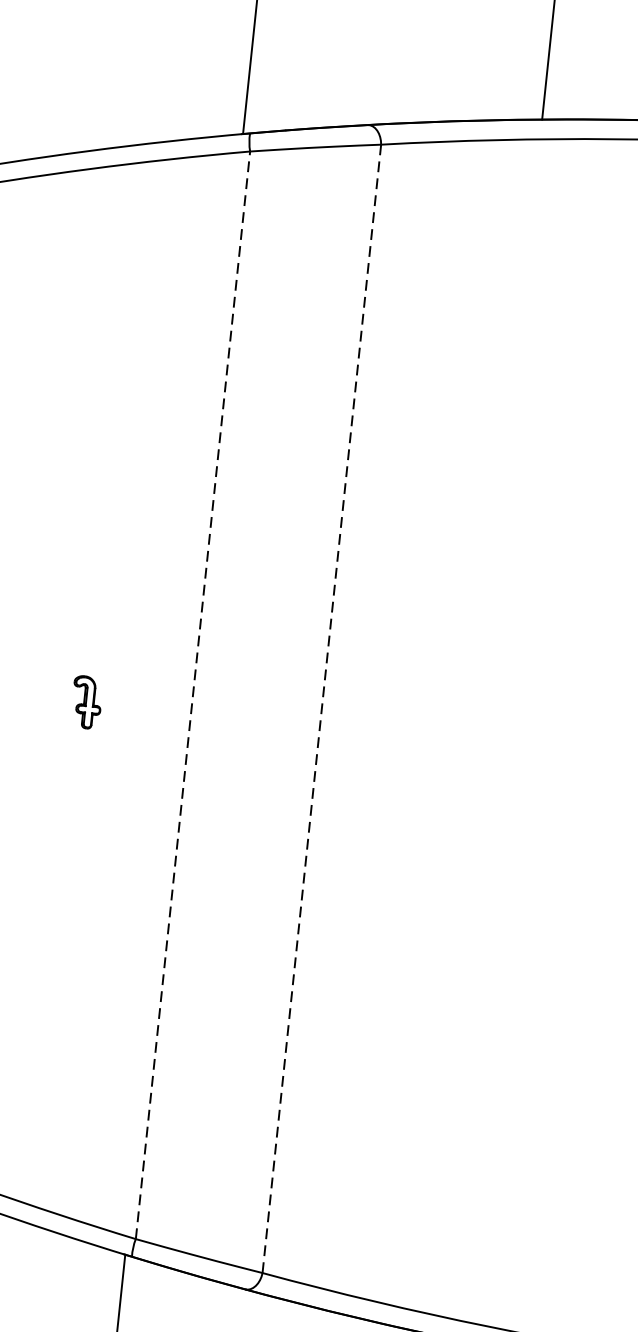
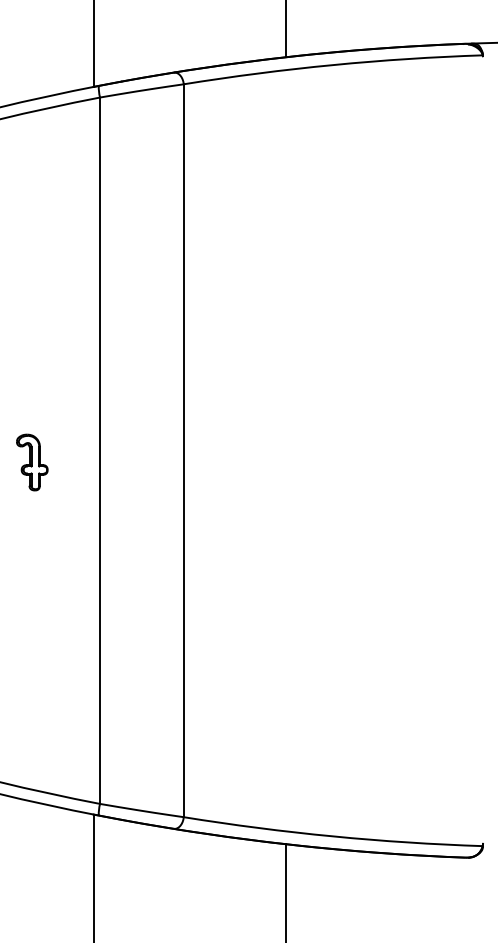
line: (193, 695) -> (100, 450), dashed -> solid
part: (87, 702) -> (32, 462), size x1.67
line: (321, 708) -> (183, 450), dashed -> solid

